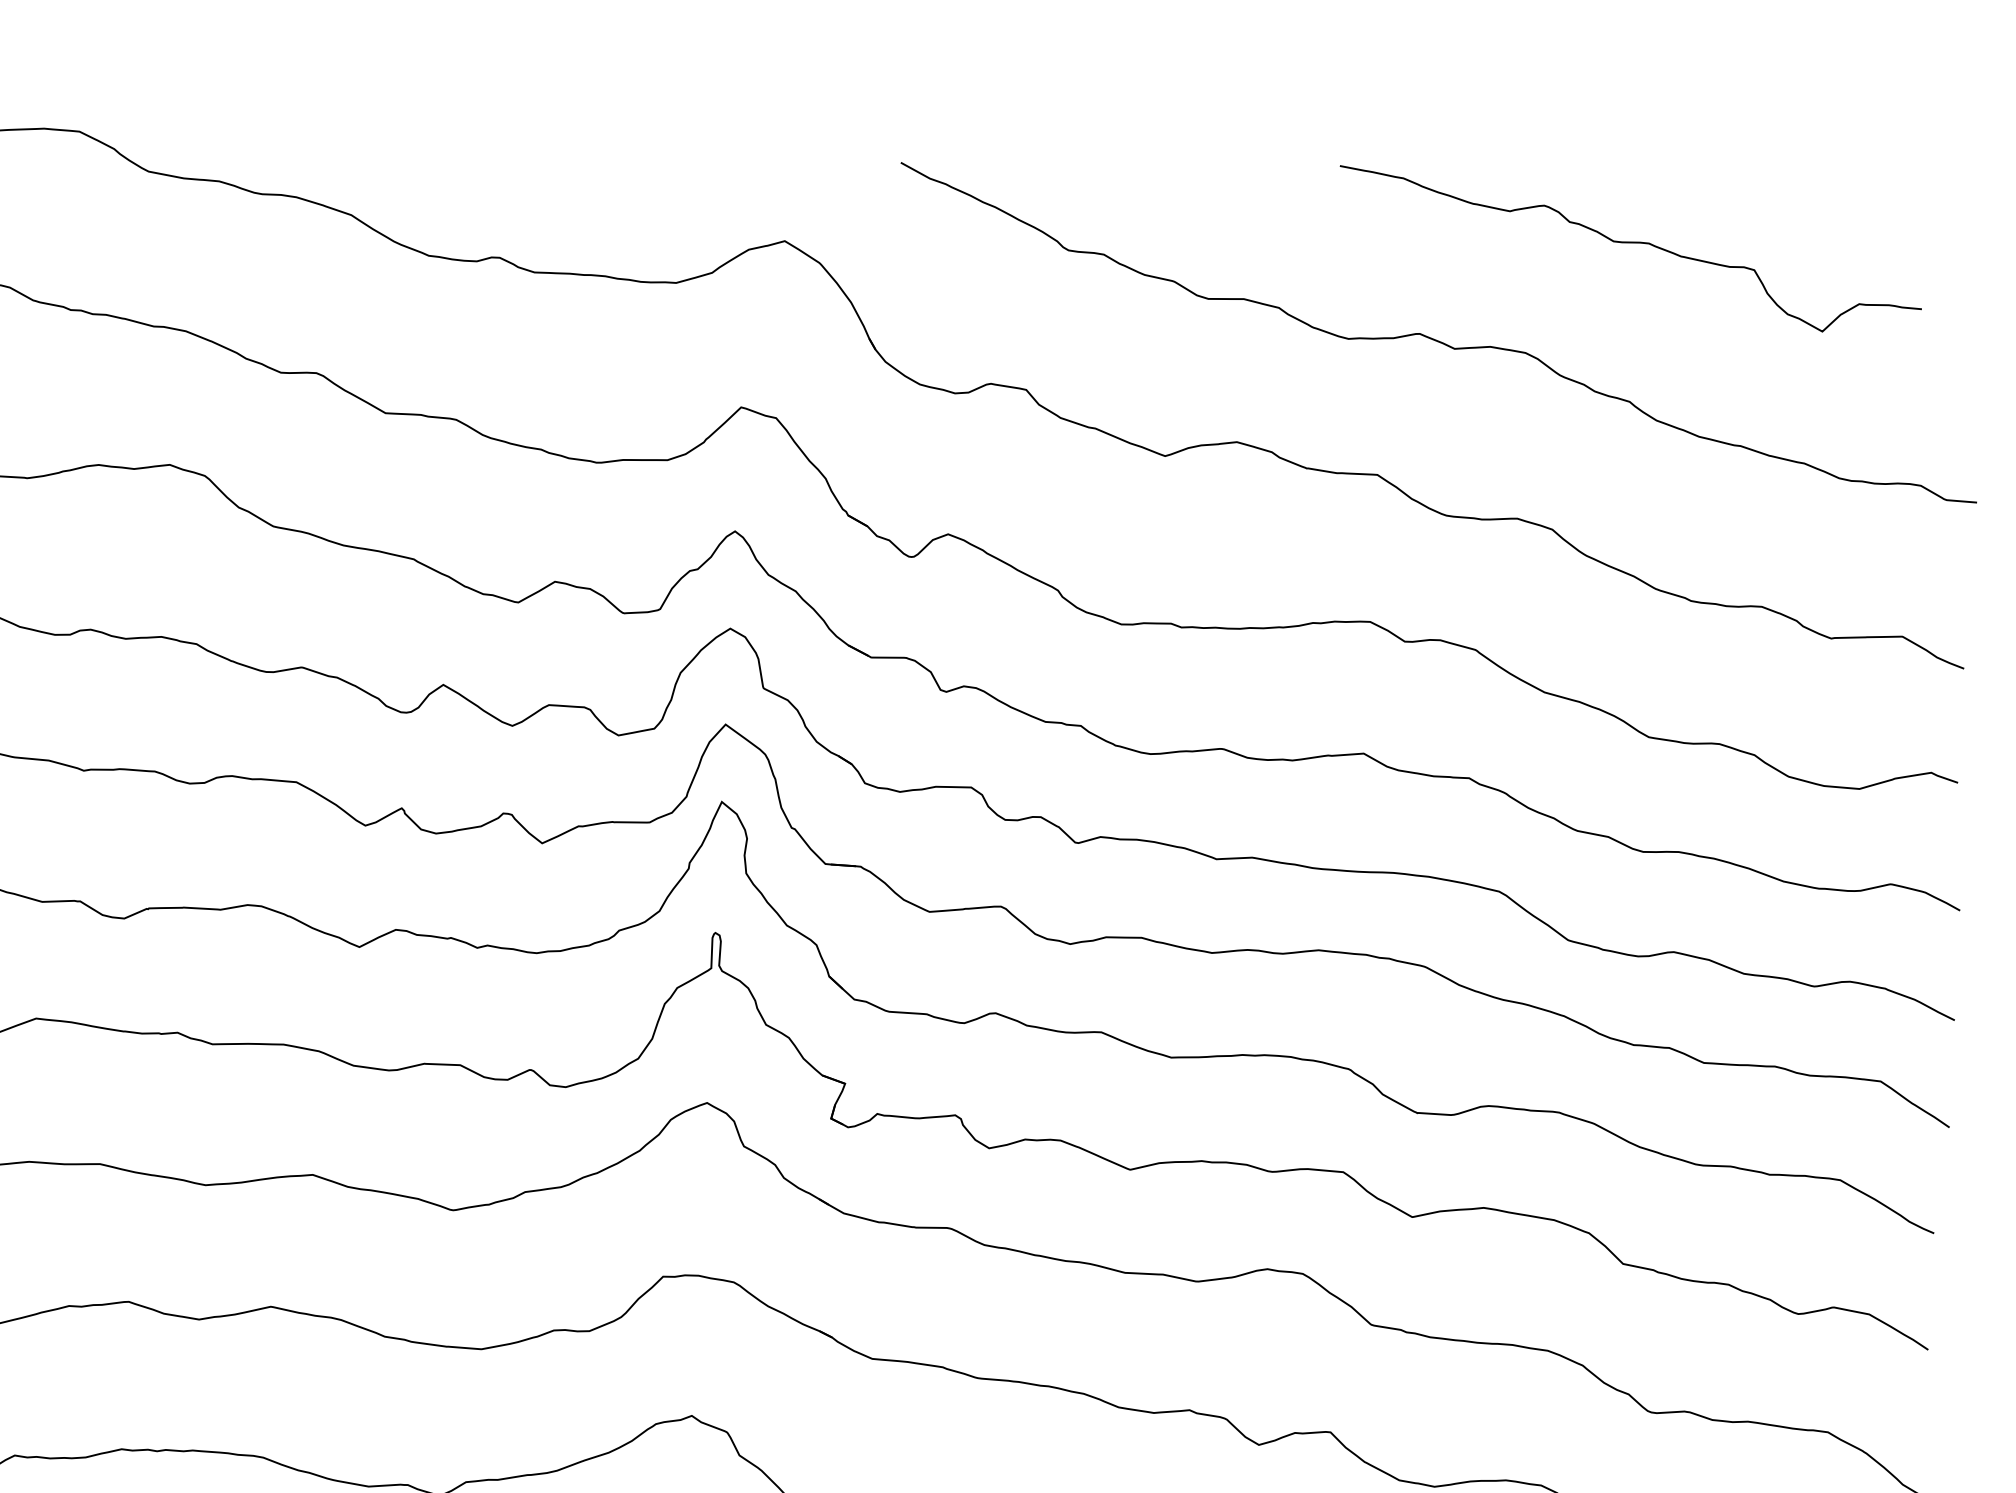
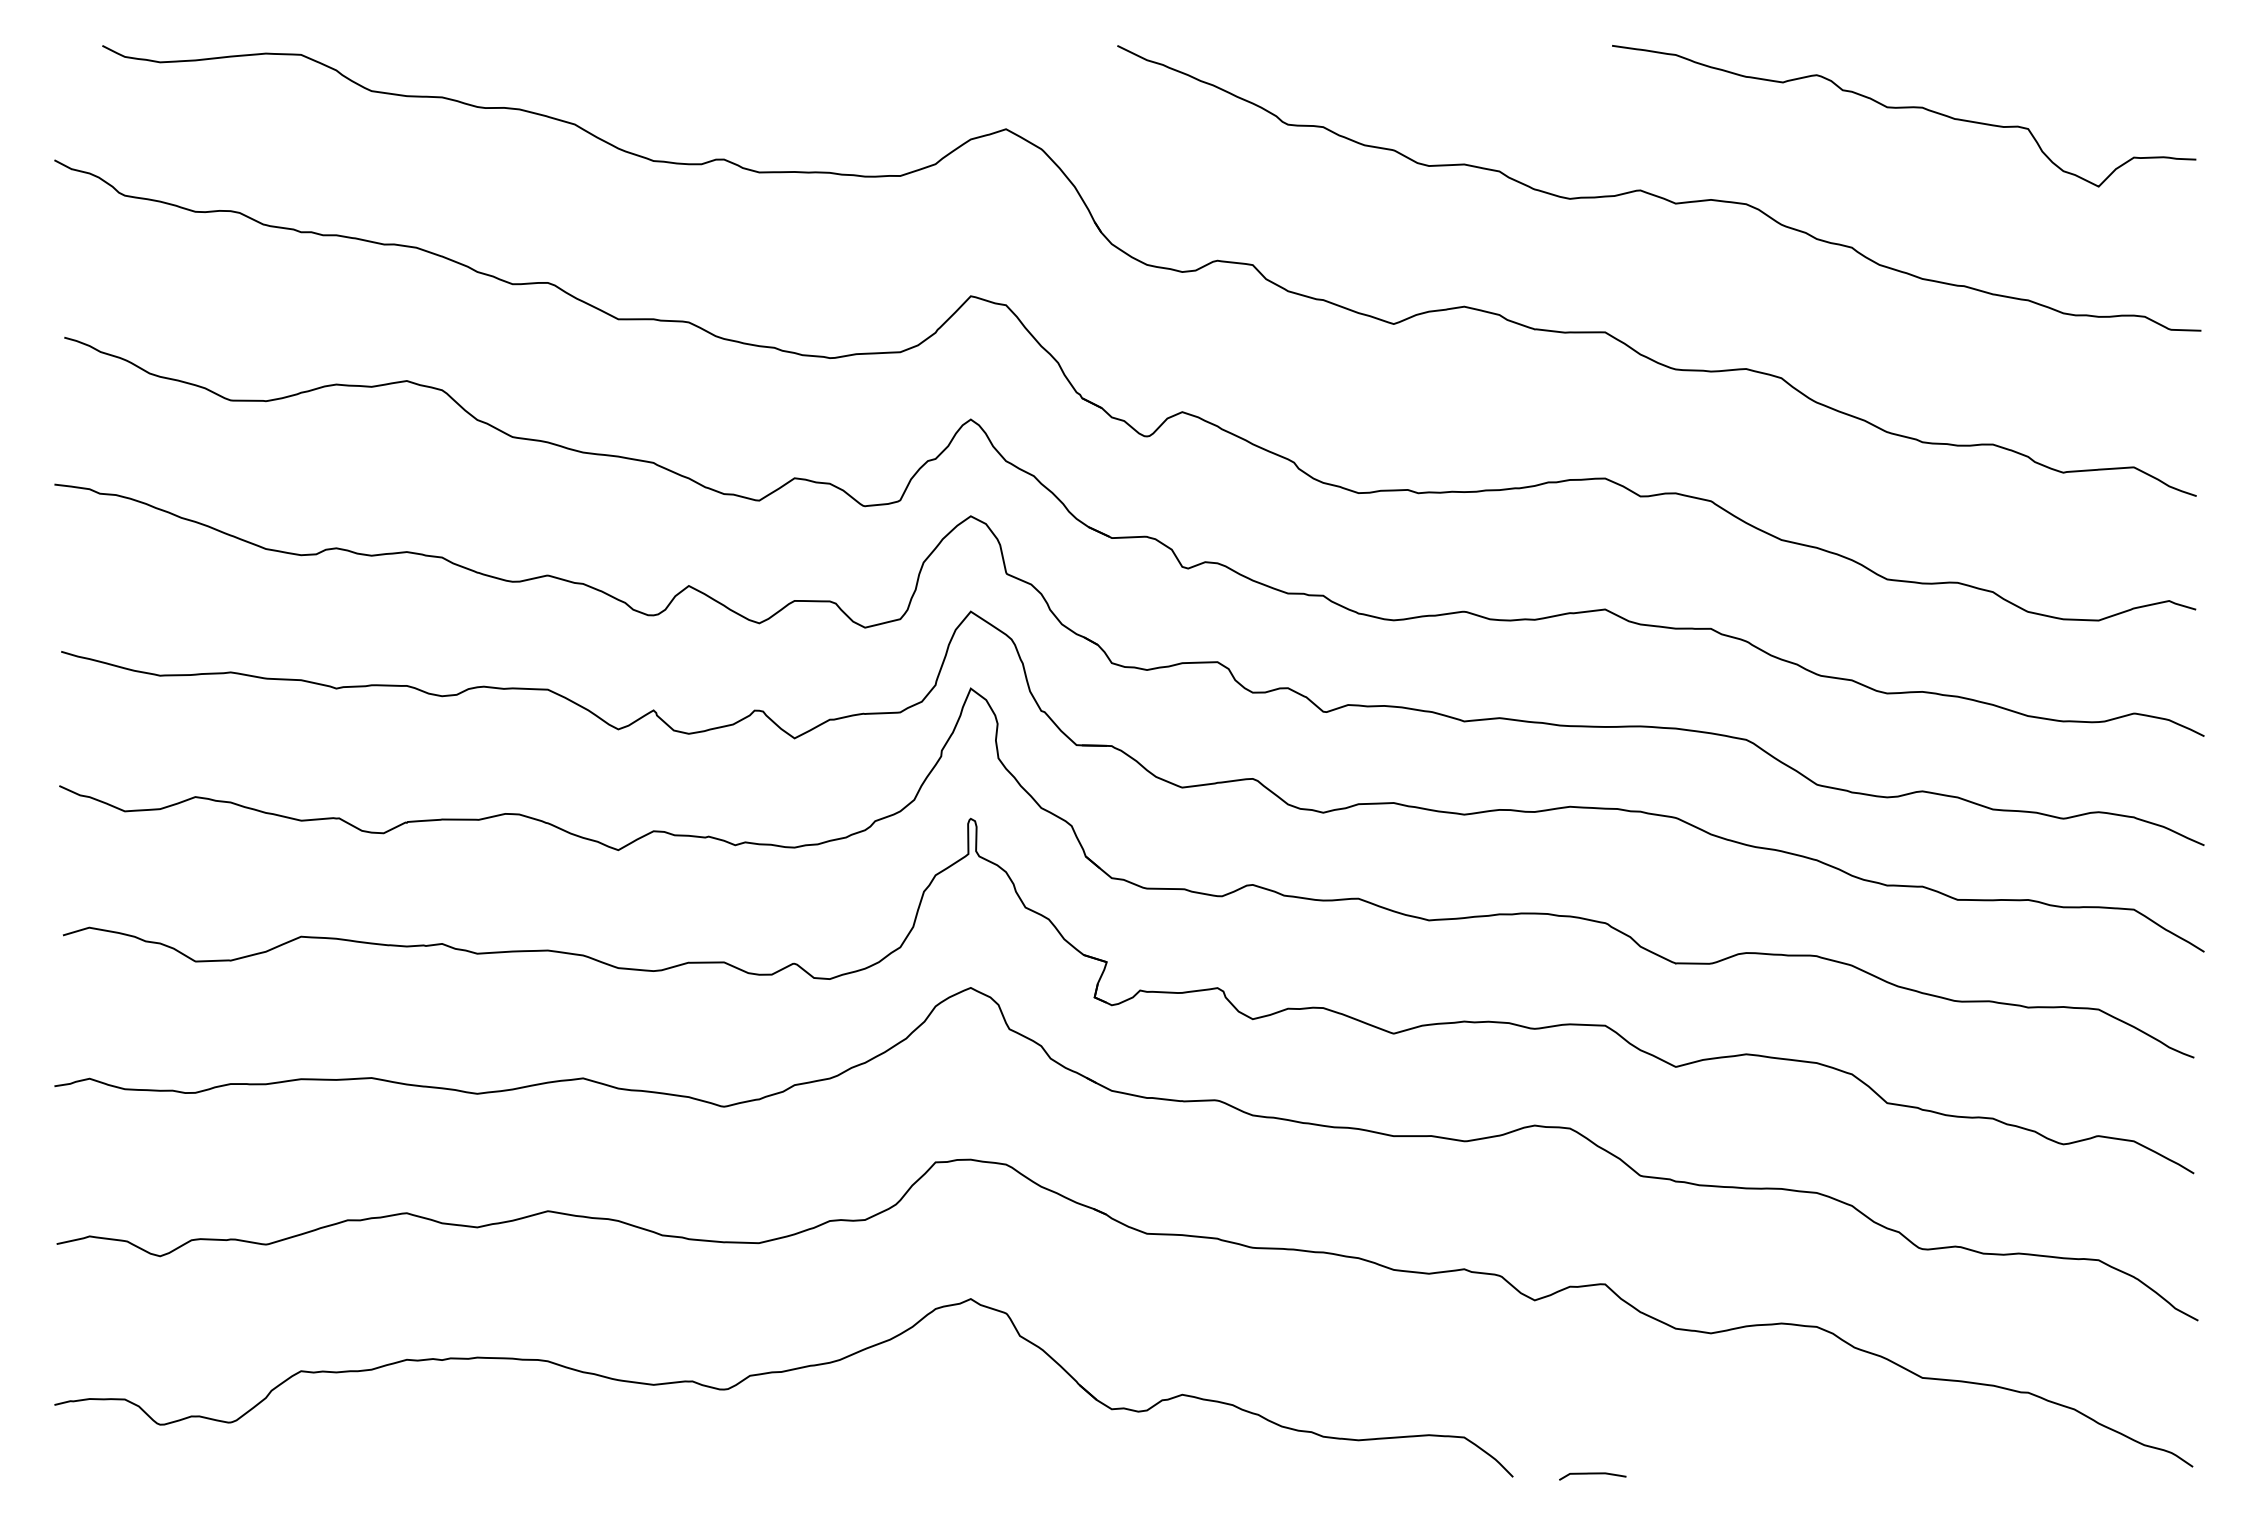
curve: (1630, 243) -> (1904, 108), moved

